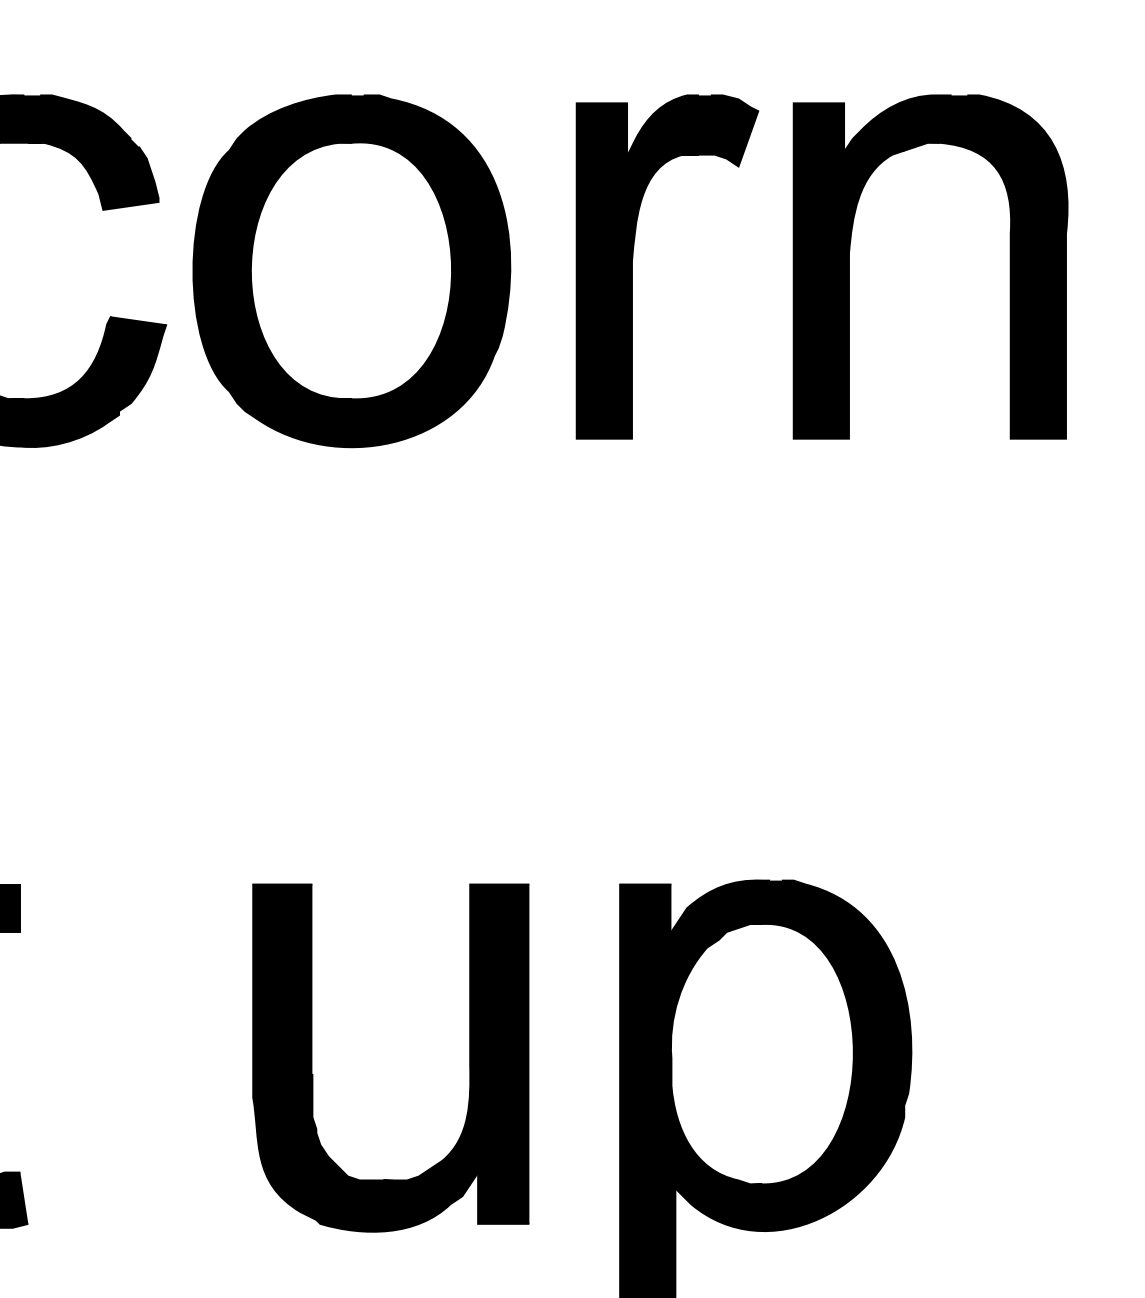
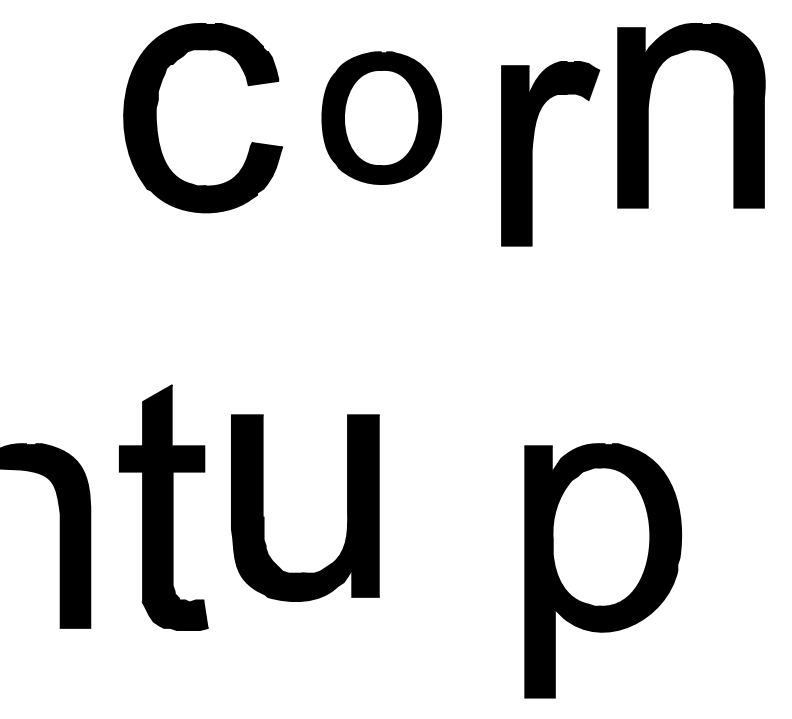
part: (633, 266) -> (532, 153), moved
part: (351, 272) -> (381, 118), size x0.7
part: (314, 1073) -> (264, 516), moved

